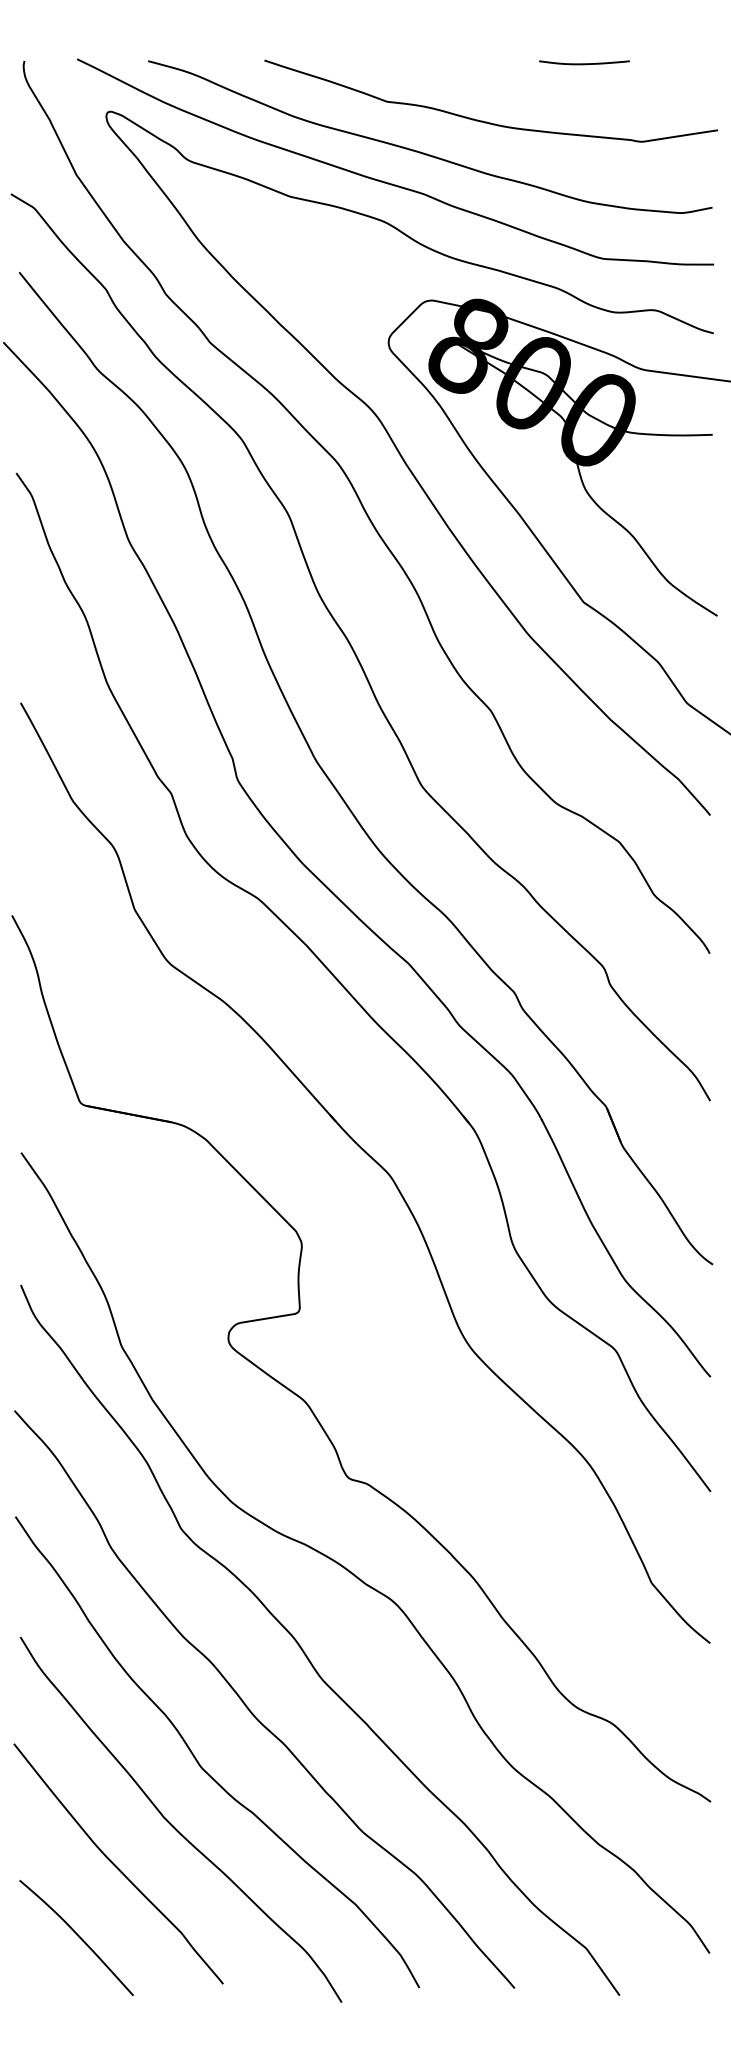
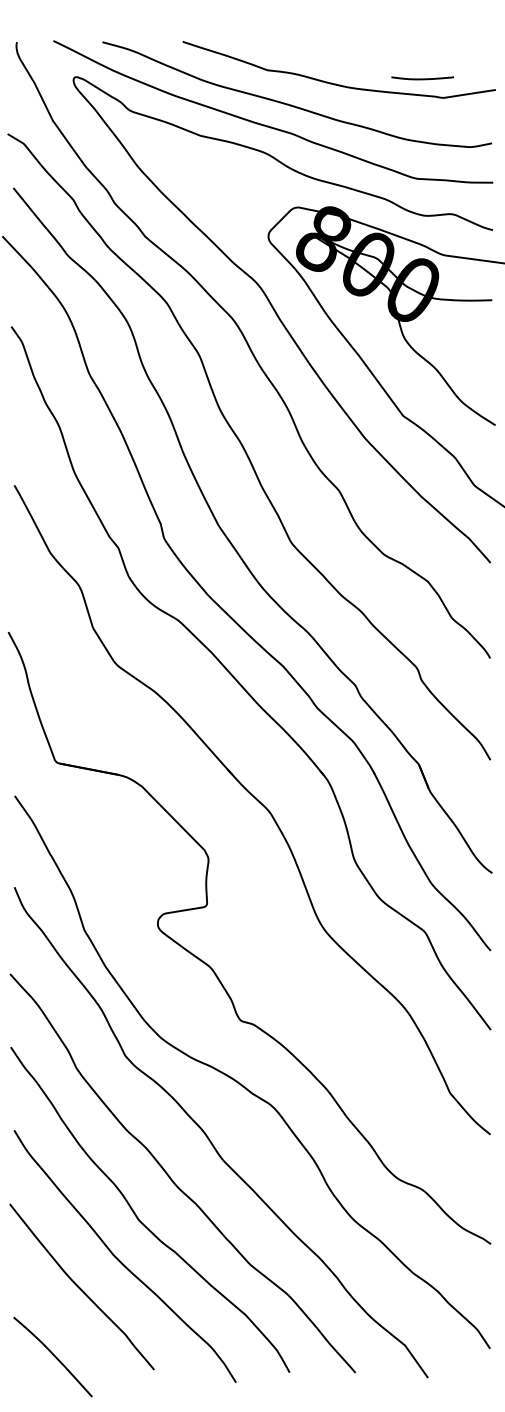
curve: (584, 63) -> (422, 78), moved
curve: (75, 1935) -> (52, 1355), moved

